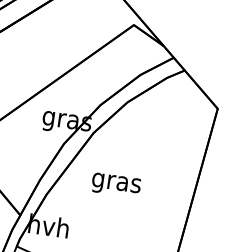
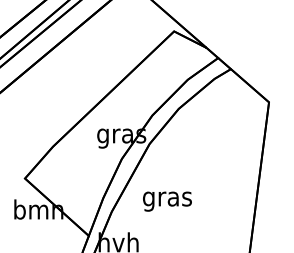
text: (116, 185) -> (167, 201), moved

